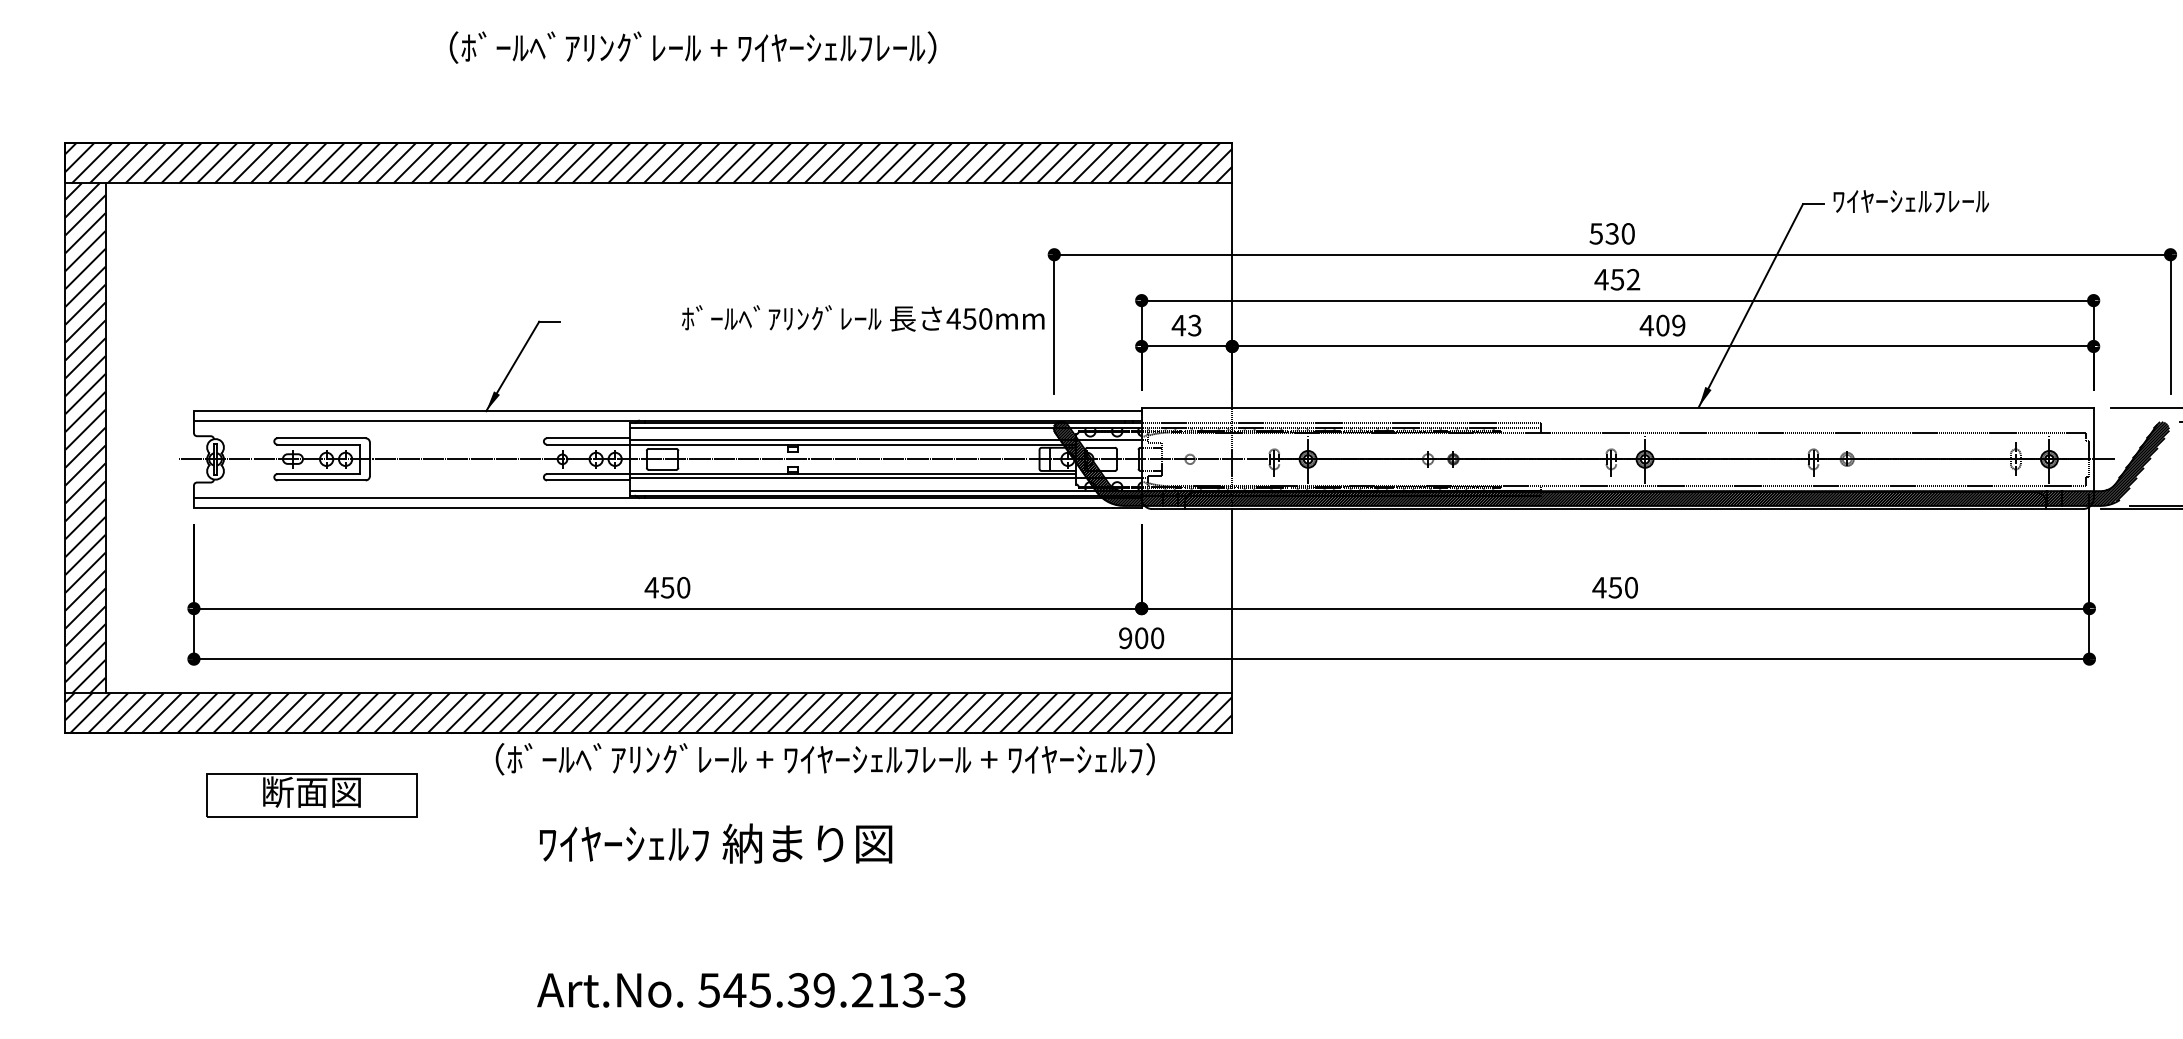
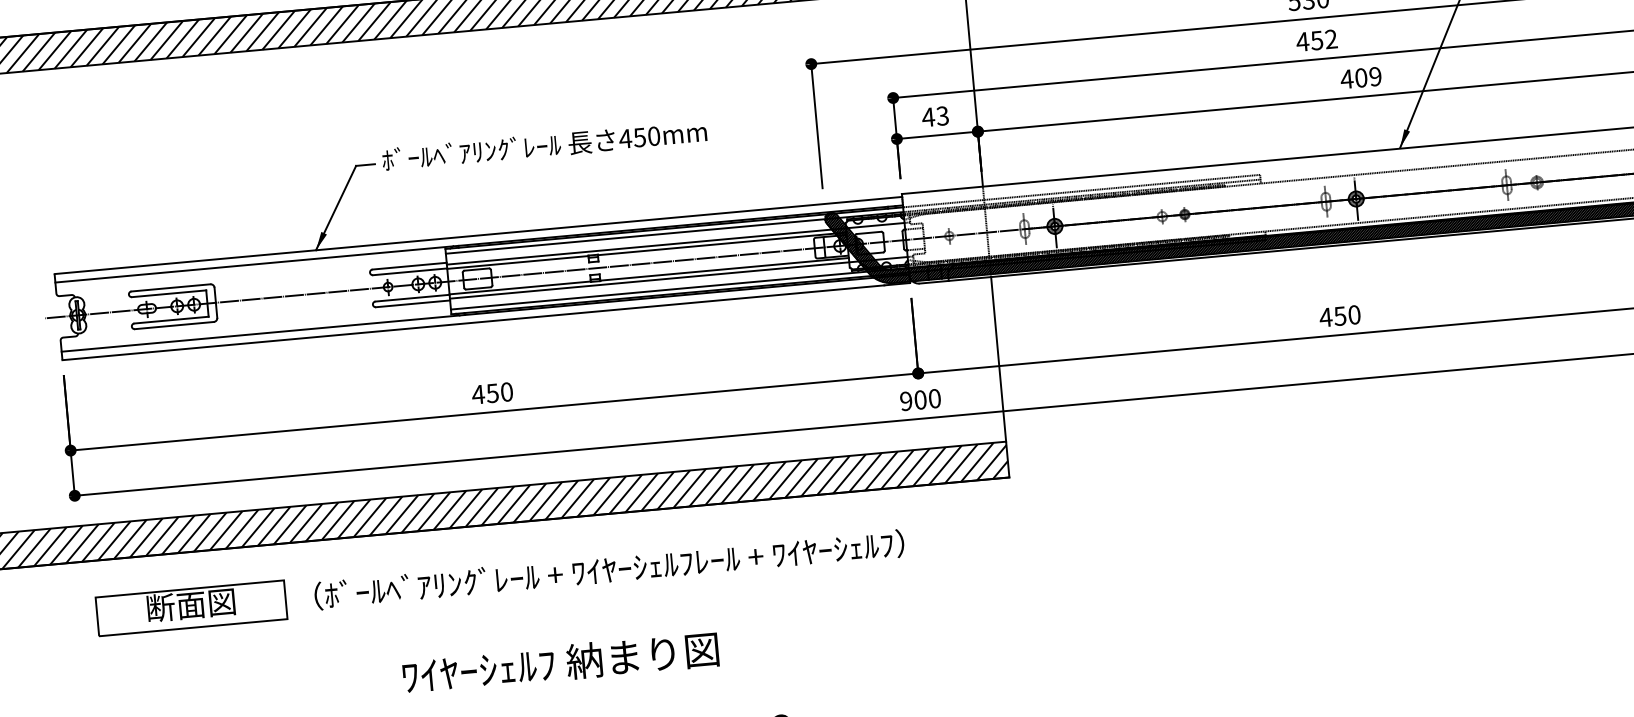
text: (863, 318) -> (544, 145), moved
text: (824, 759) -> (608, 570), moved
text: (715, 843) -> (560, 662), moved

